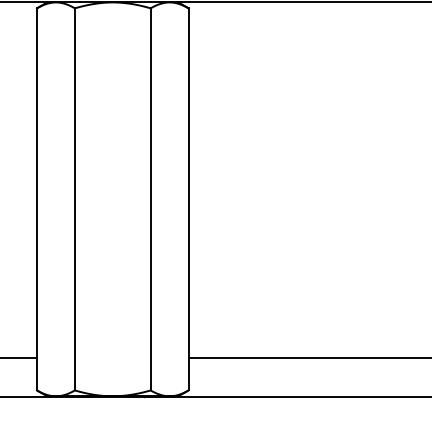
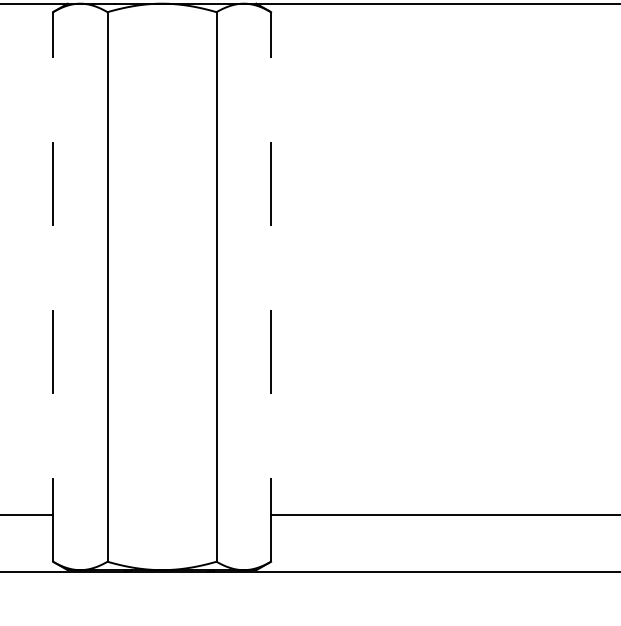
line: (37, 198) -> (53, 285), solid -> dashed
line: (188, 198) -> (270, 285), solid -> dashed

